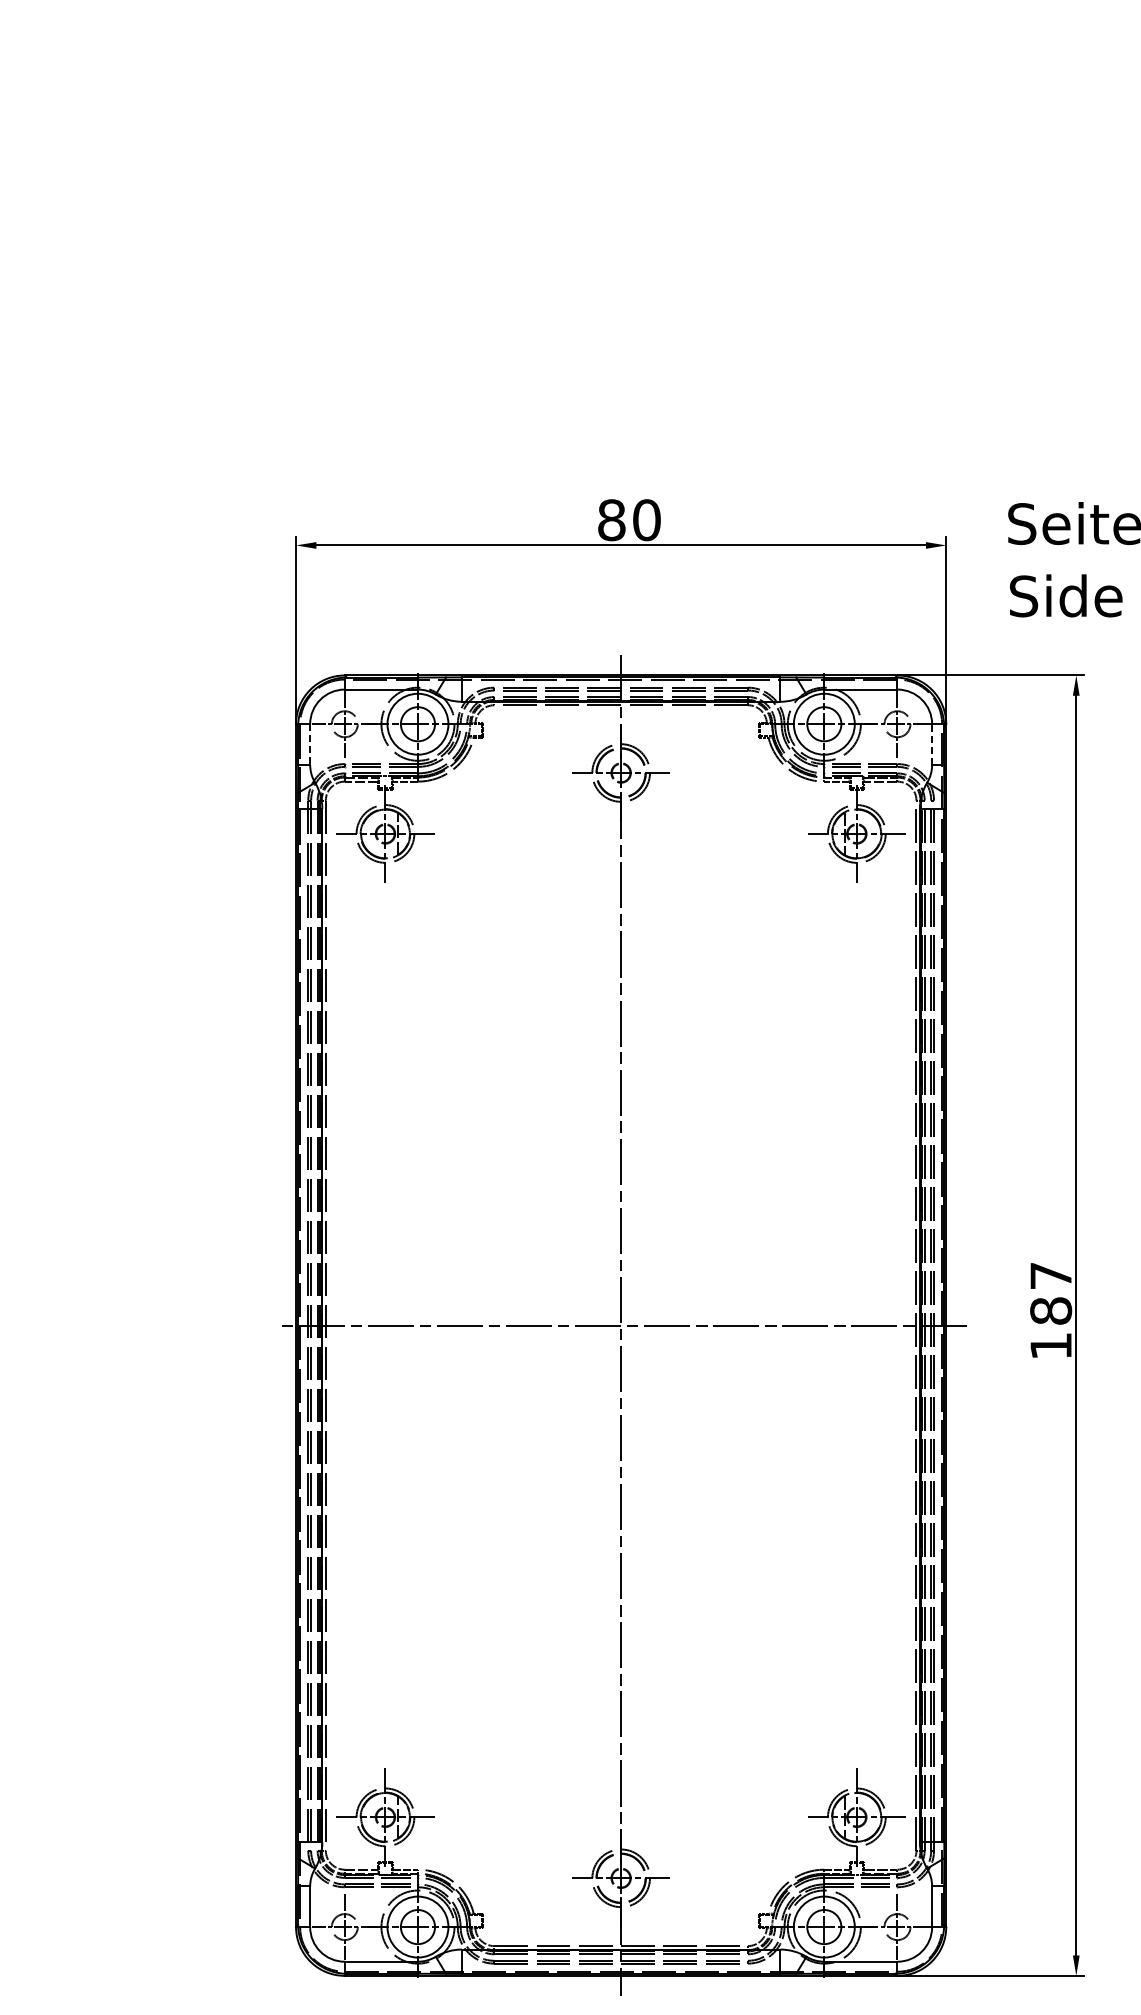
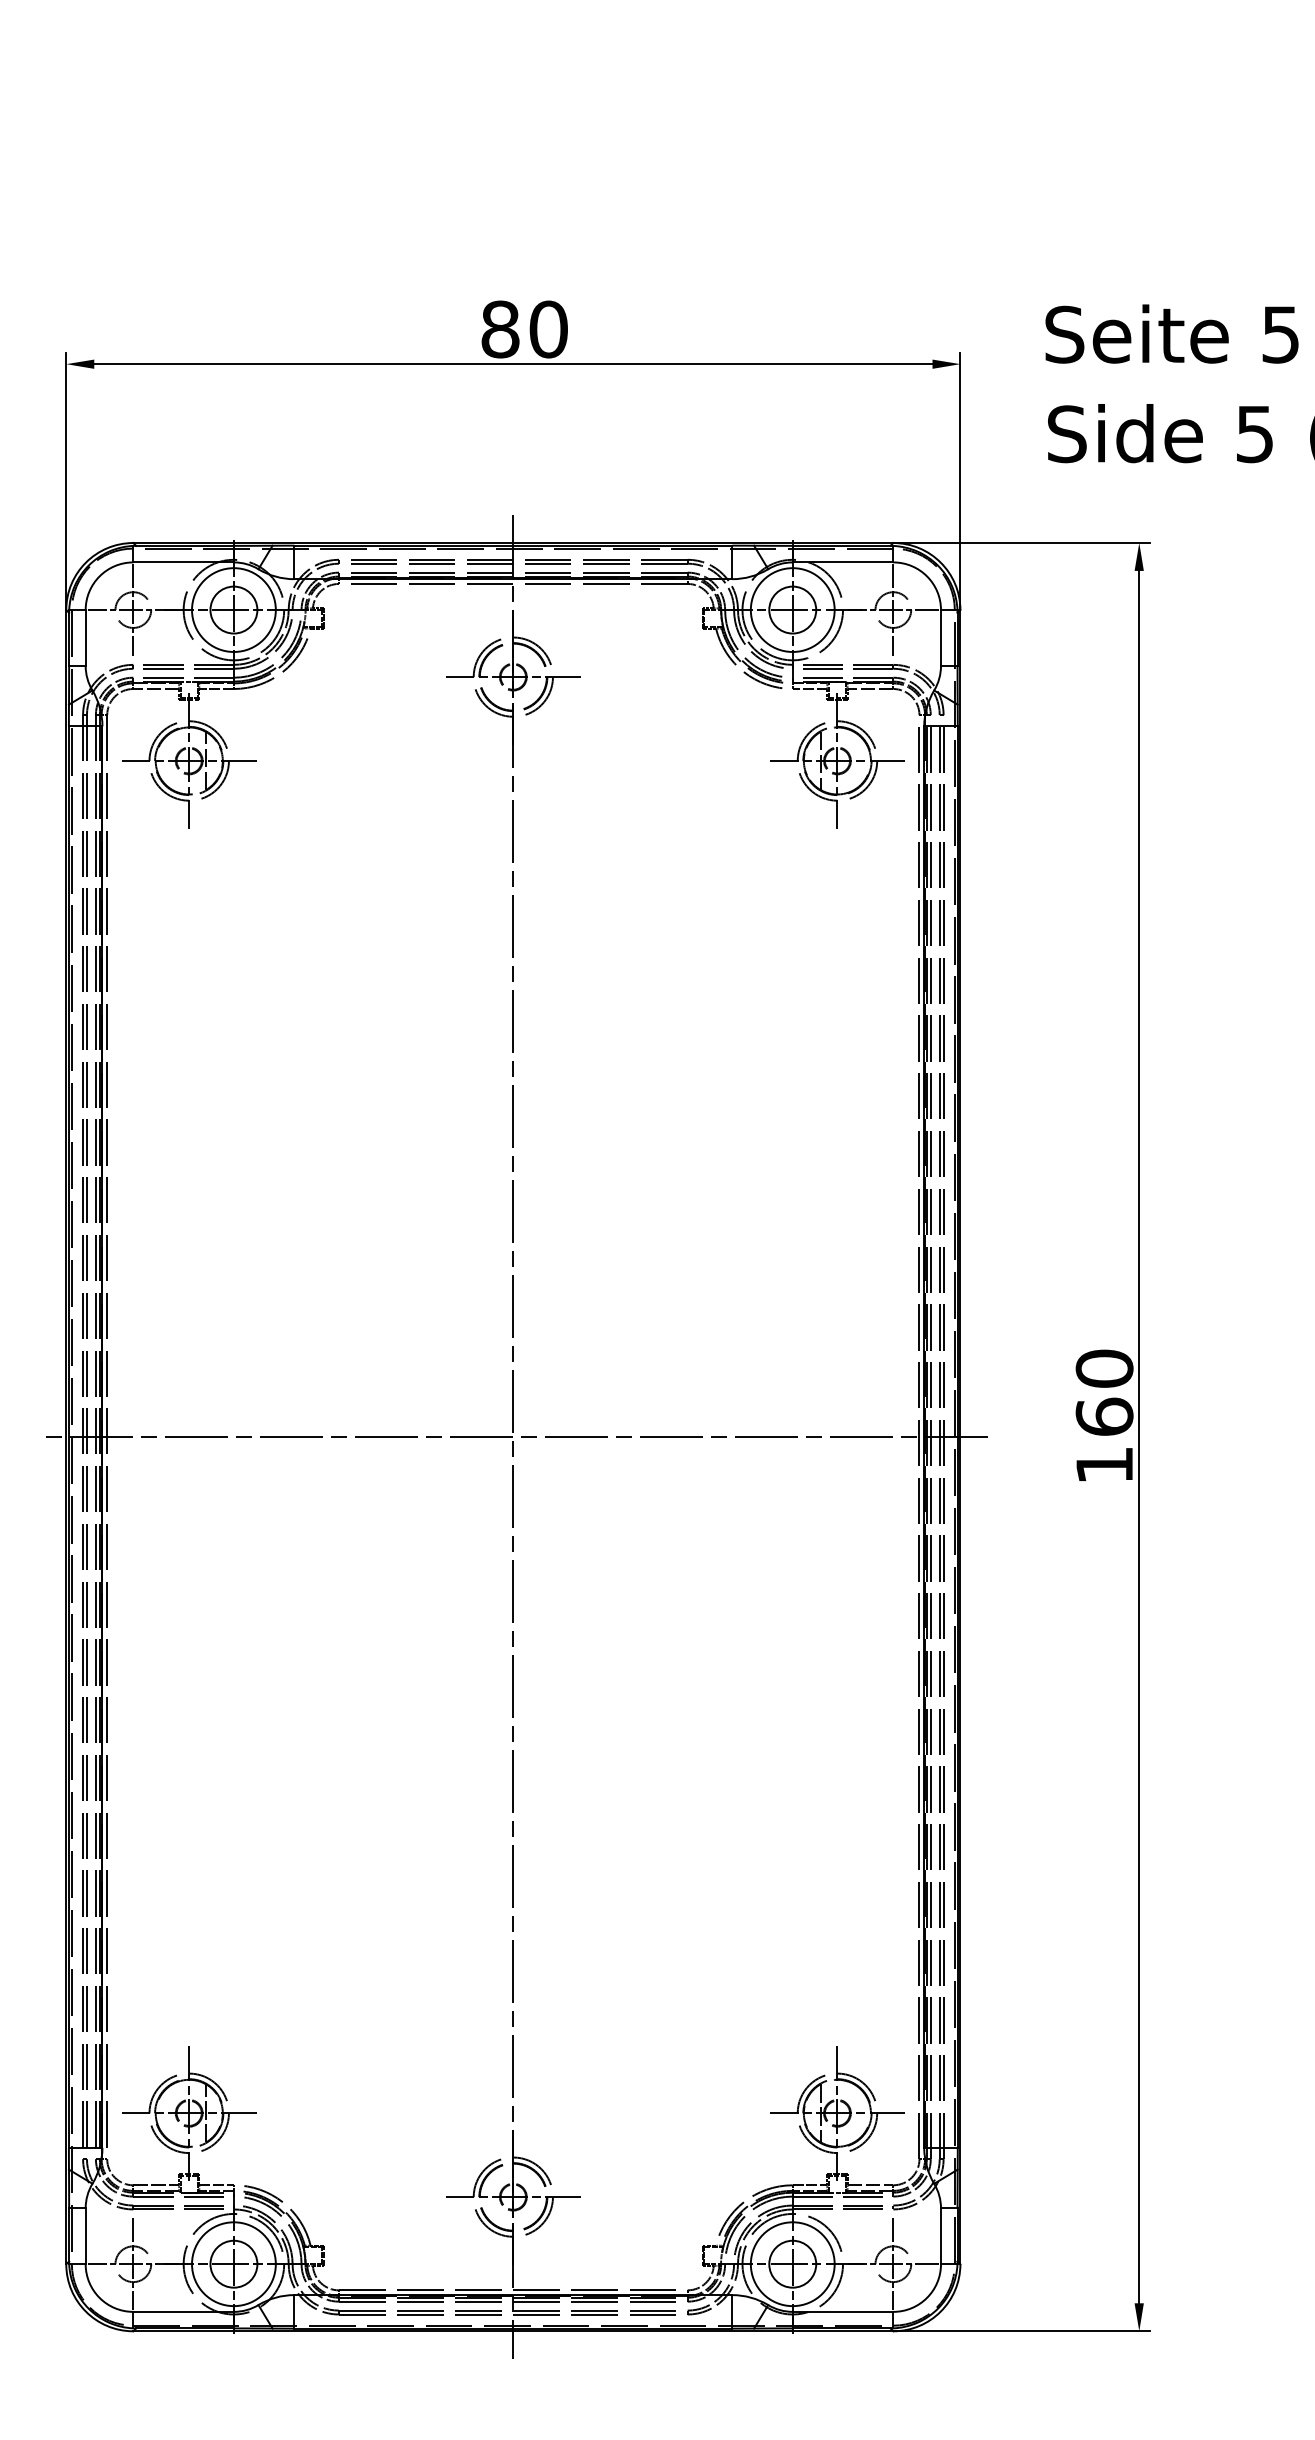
line: (932, 744) -> (941, 637), dashed -> solid
line: (310, 745) -> (86, 639), dashed -> solid
text: (1051, 1293) -> (1105, 1392), 187 -> 160

